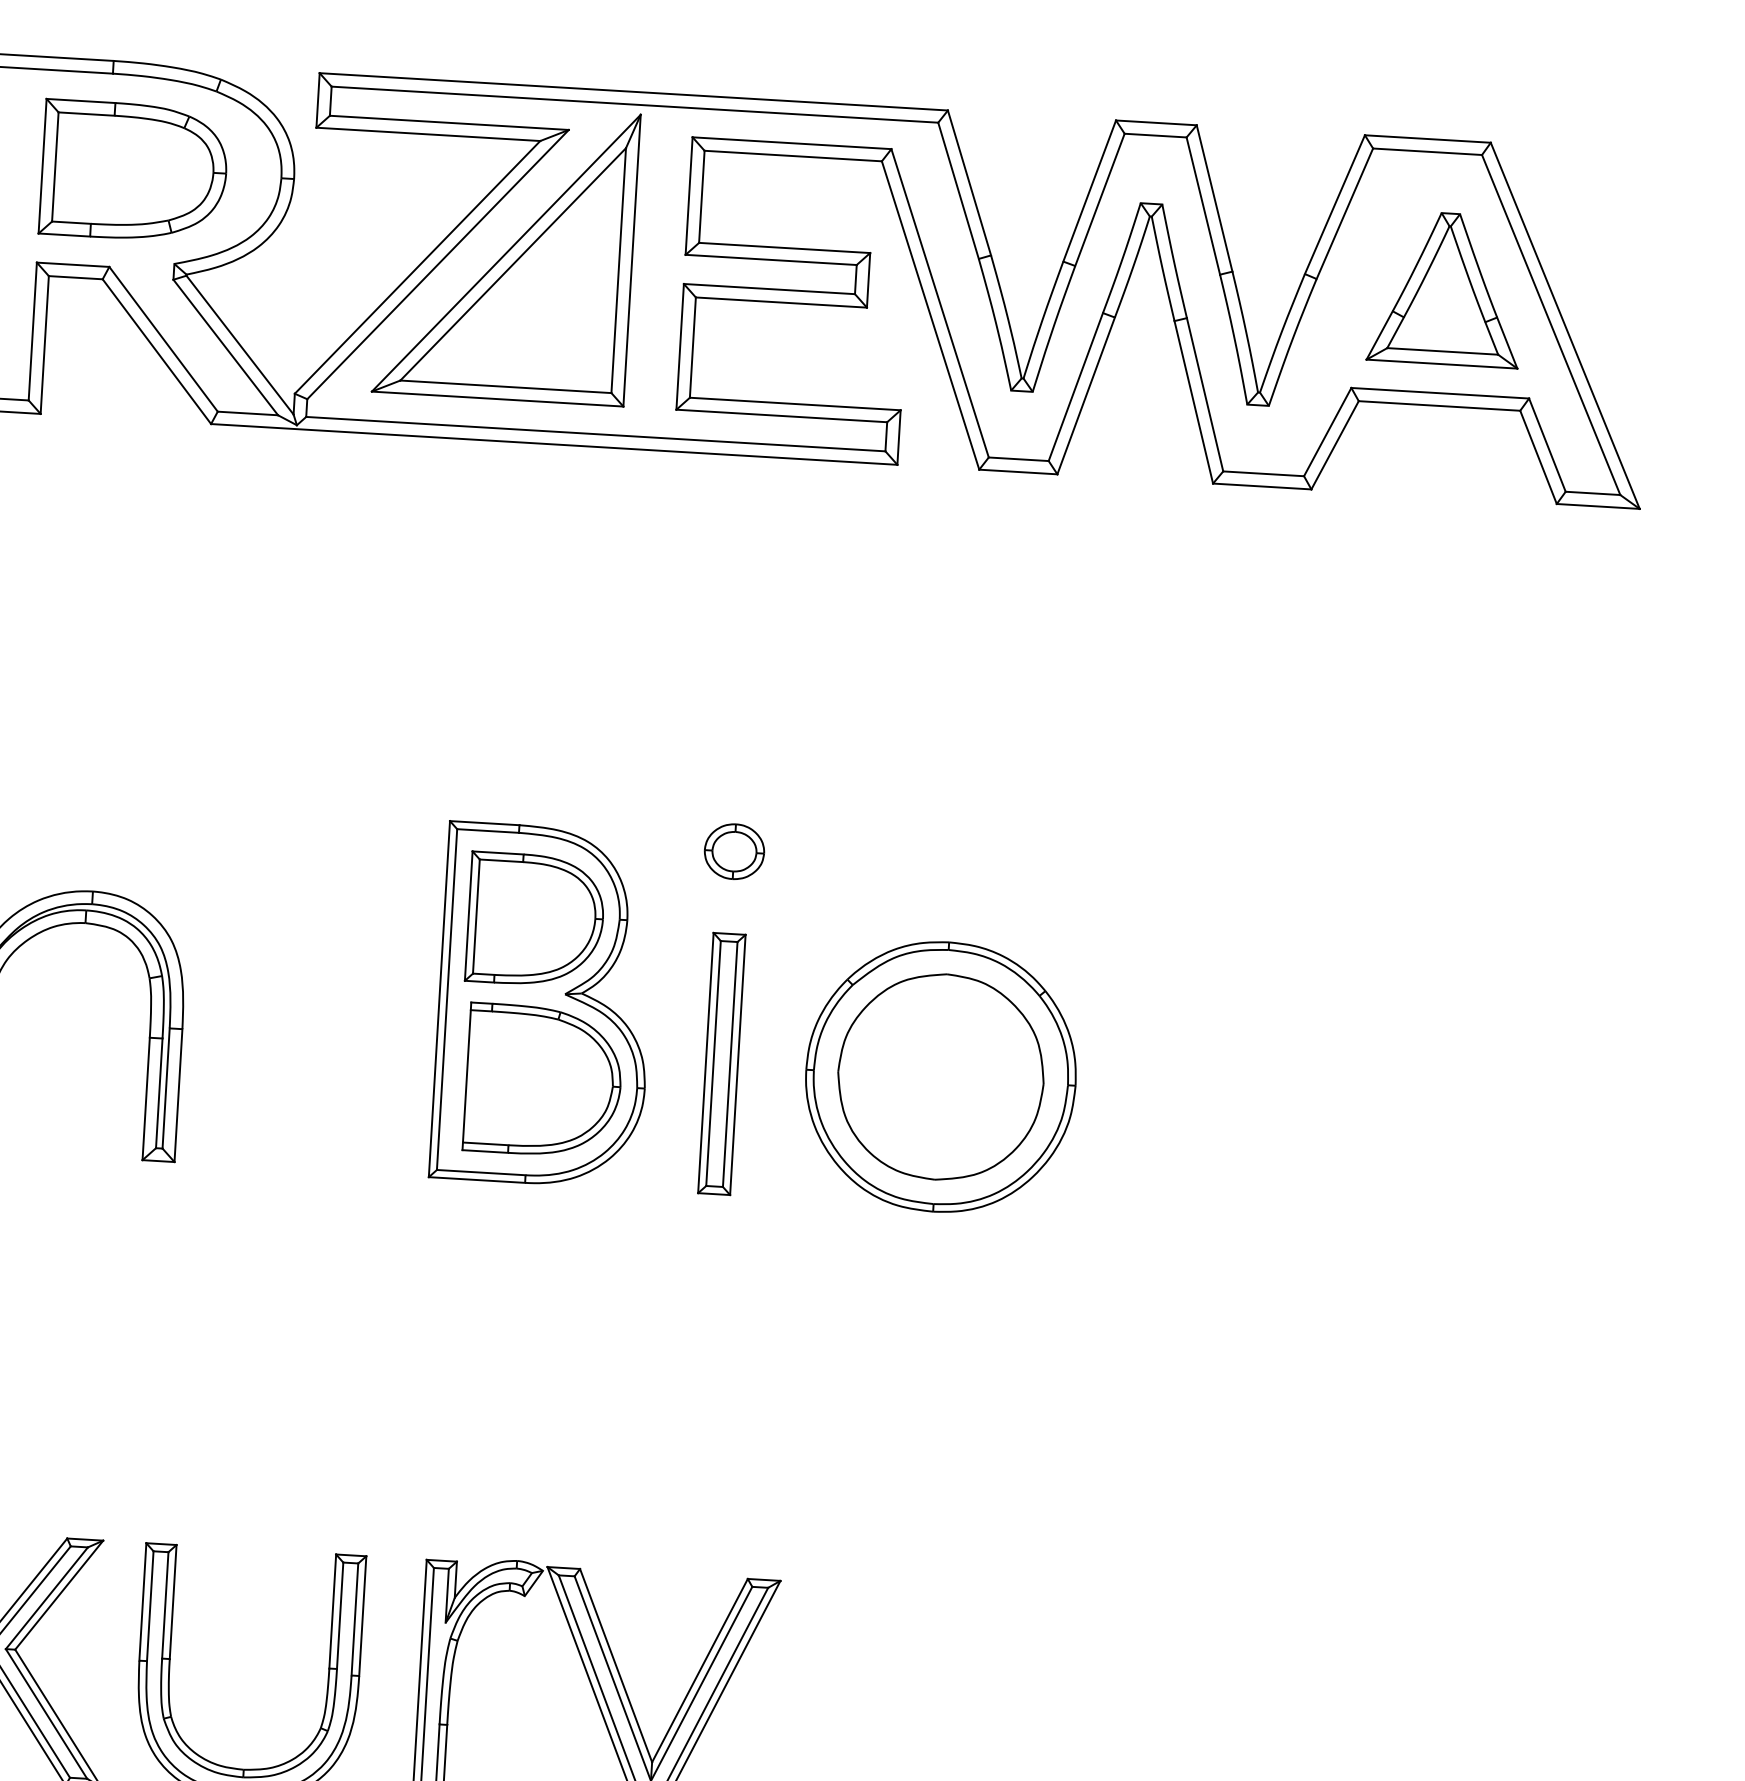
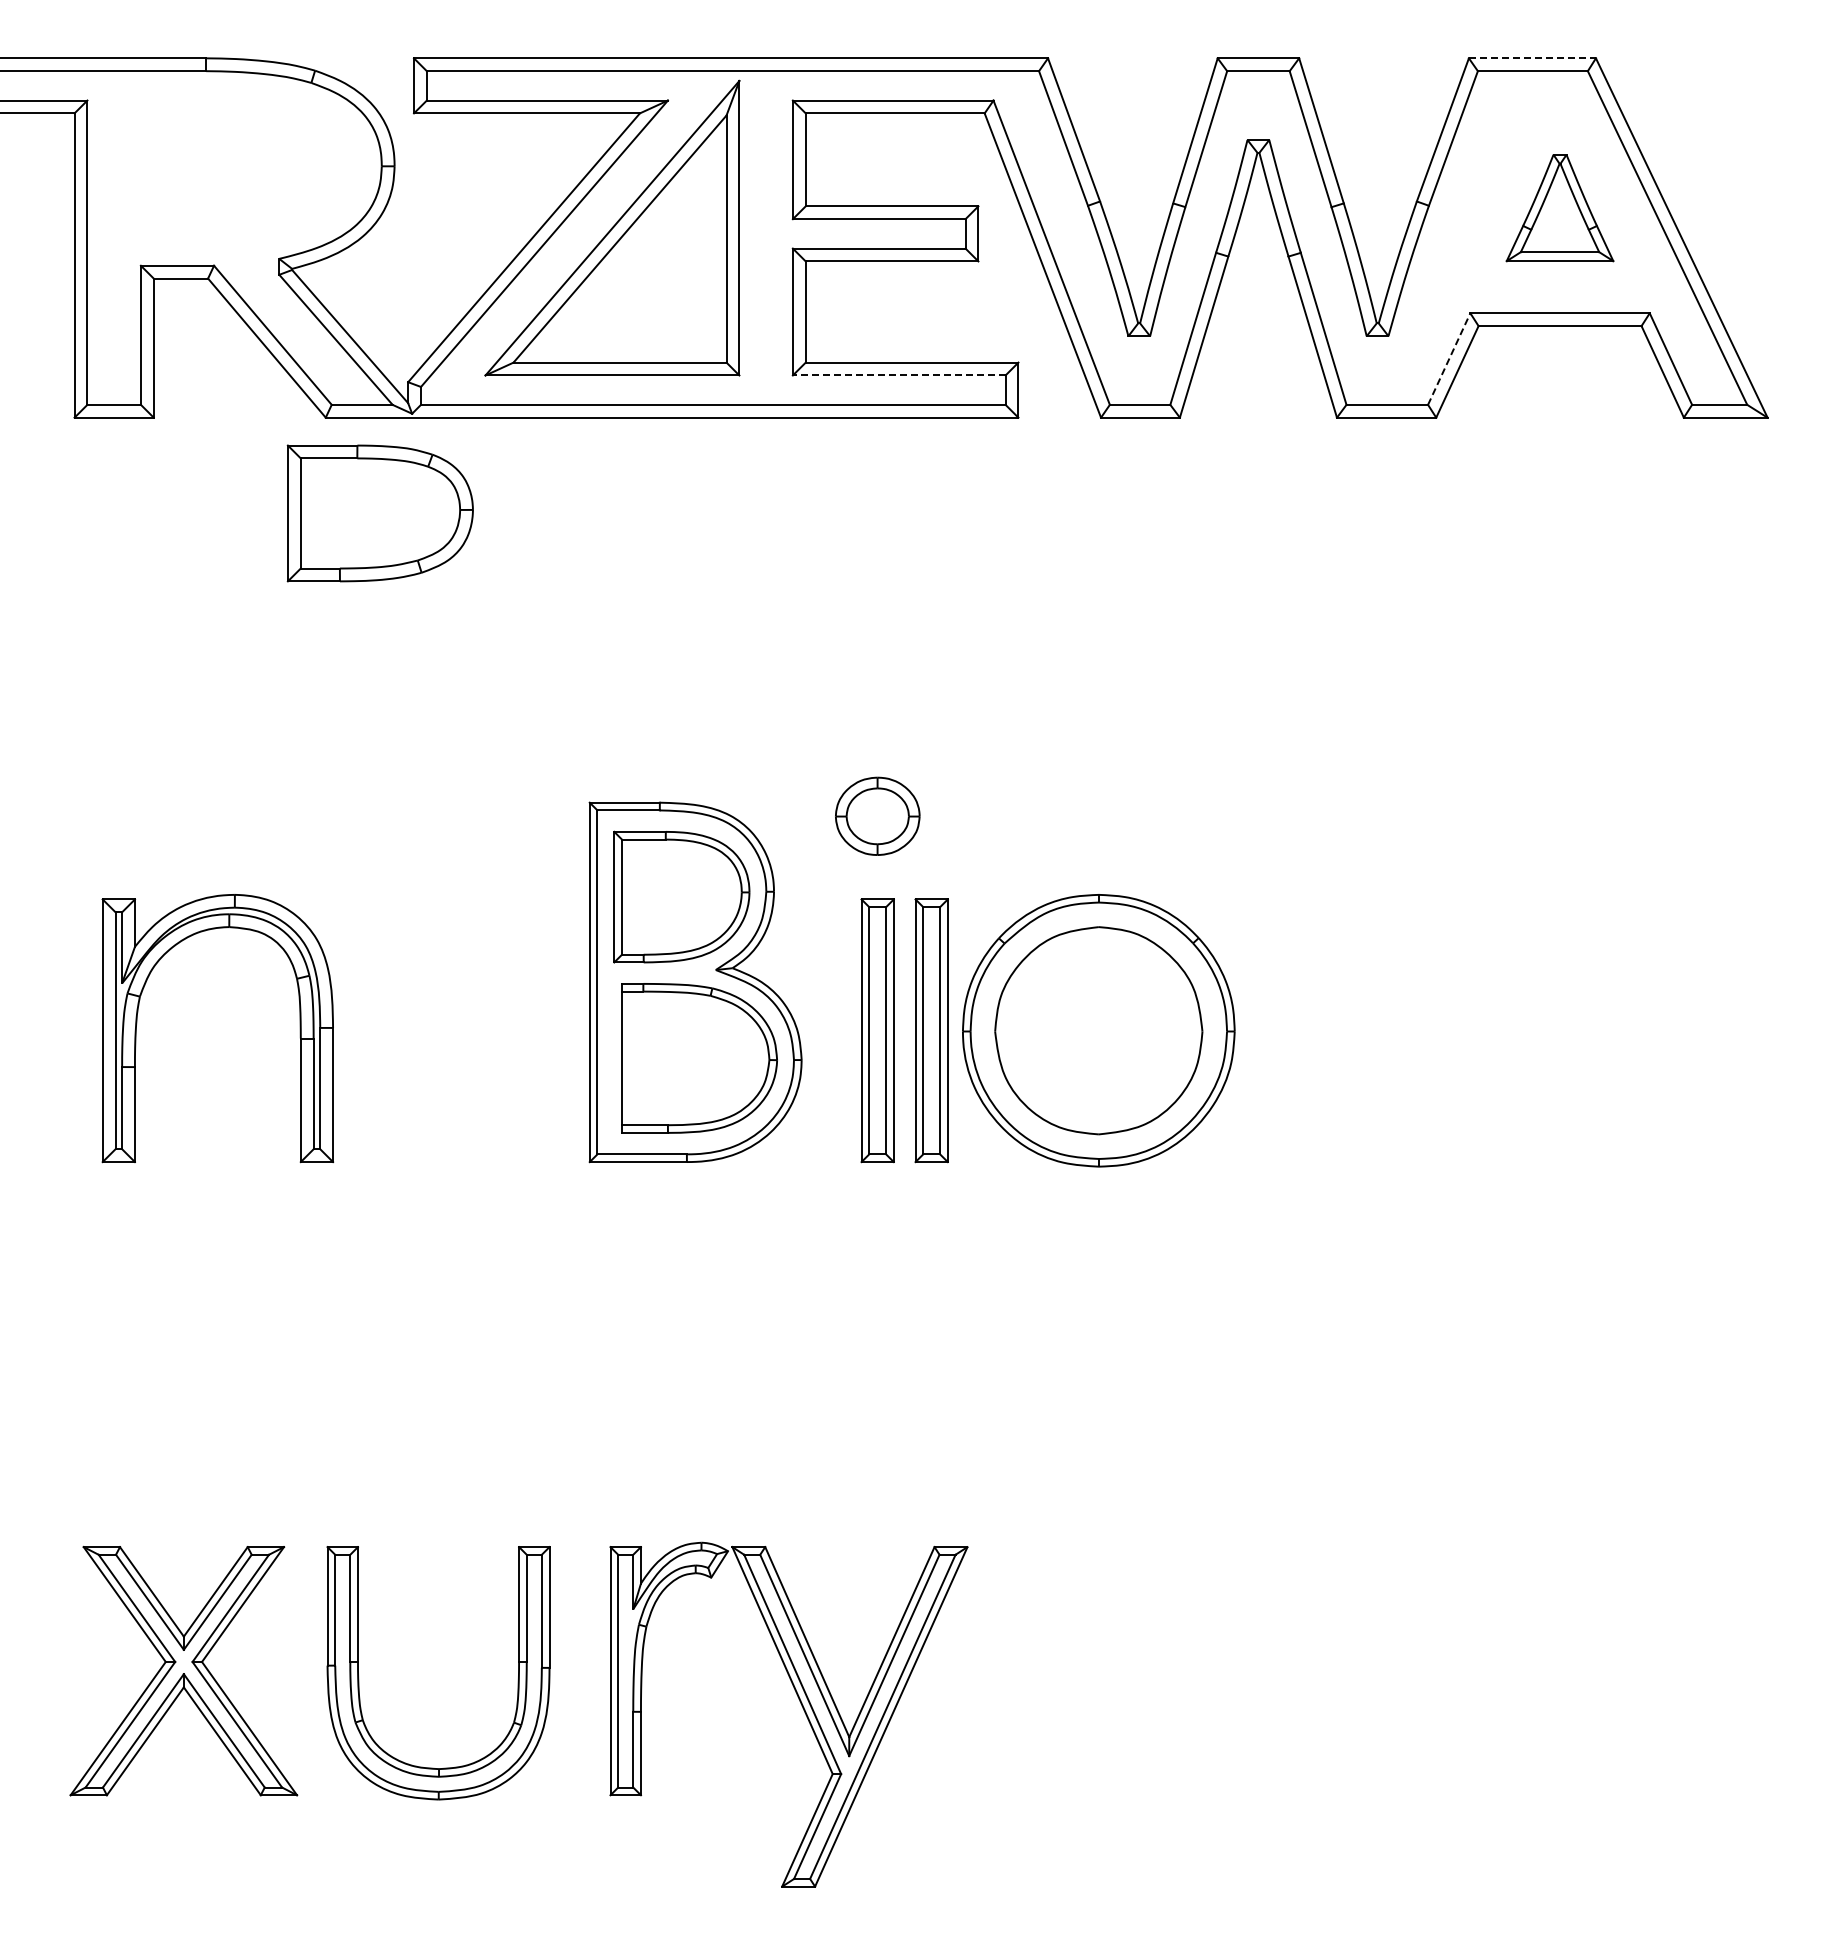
line: (1427, 139) -> (1532, 58), solid -> dashed
part: (133, 171) -> (379, 513), moved
part: (1445, 288) -> (1559, 207), size x0.7
line: (781, 415) -> (898, 375), solid -> dashed
line: (1328, 431) -> (1449, 358), solid -> dashed
part: (734, 851) -> (877, 816), size x1.4
part: (775, 1066) -> (931, 1030), added

